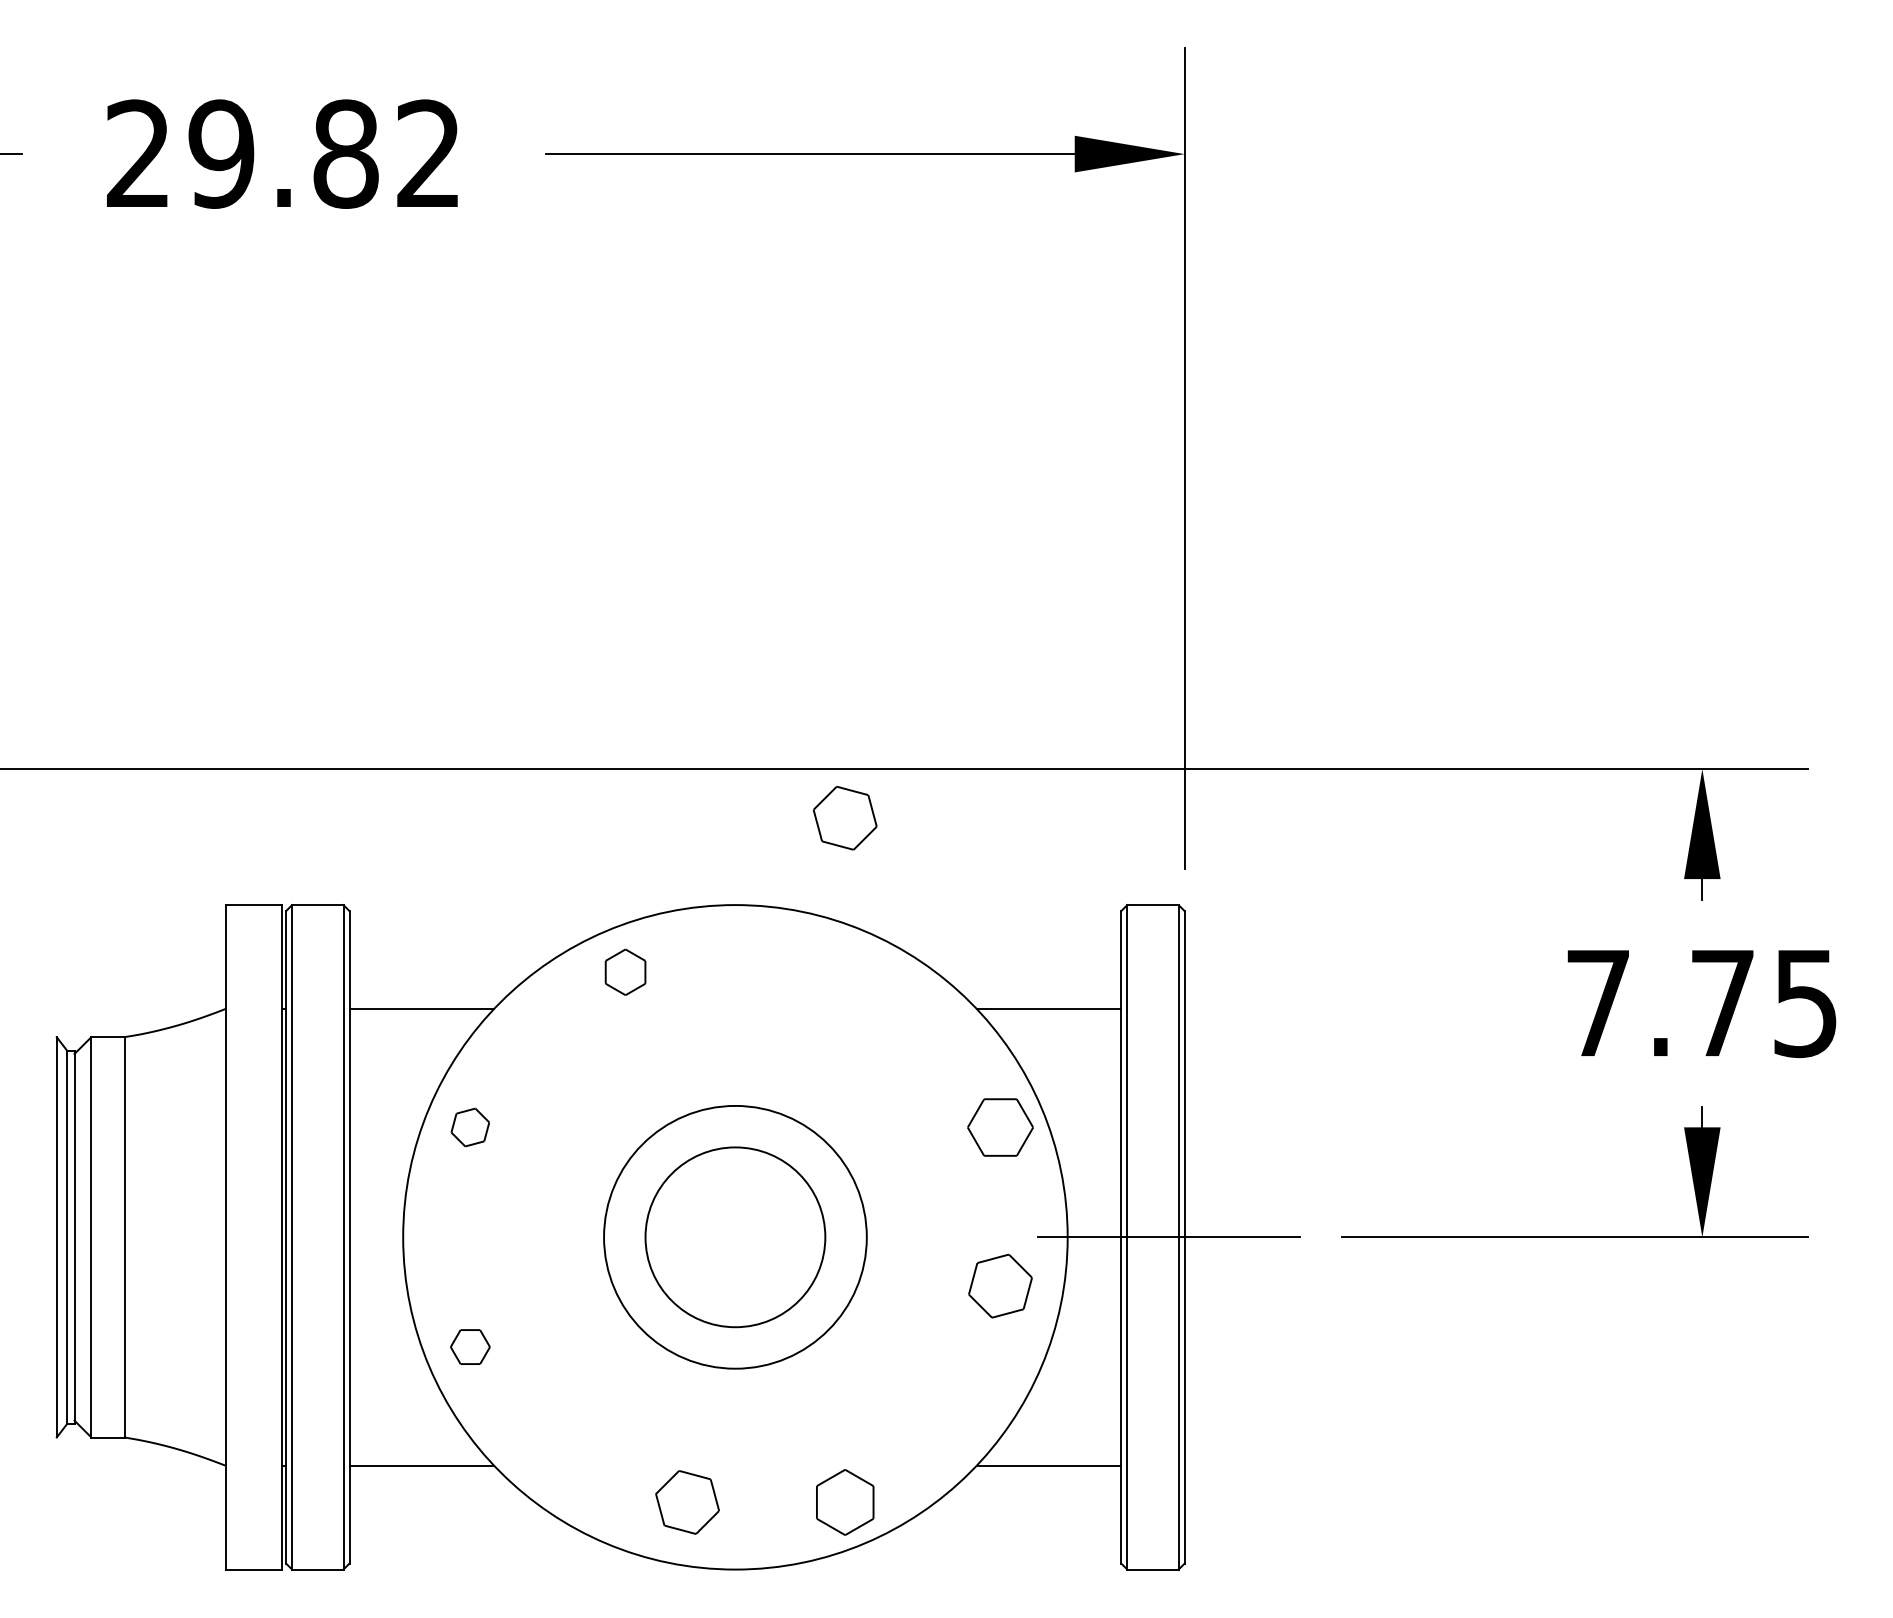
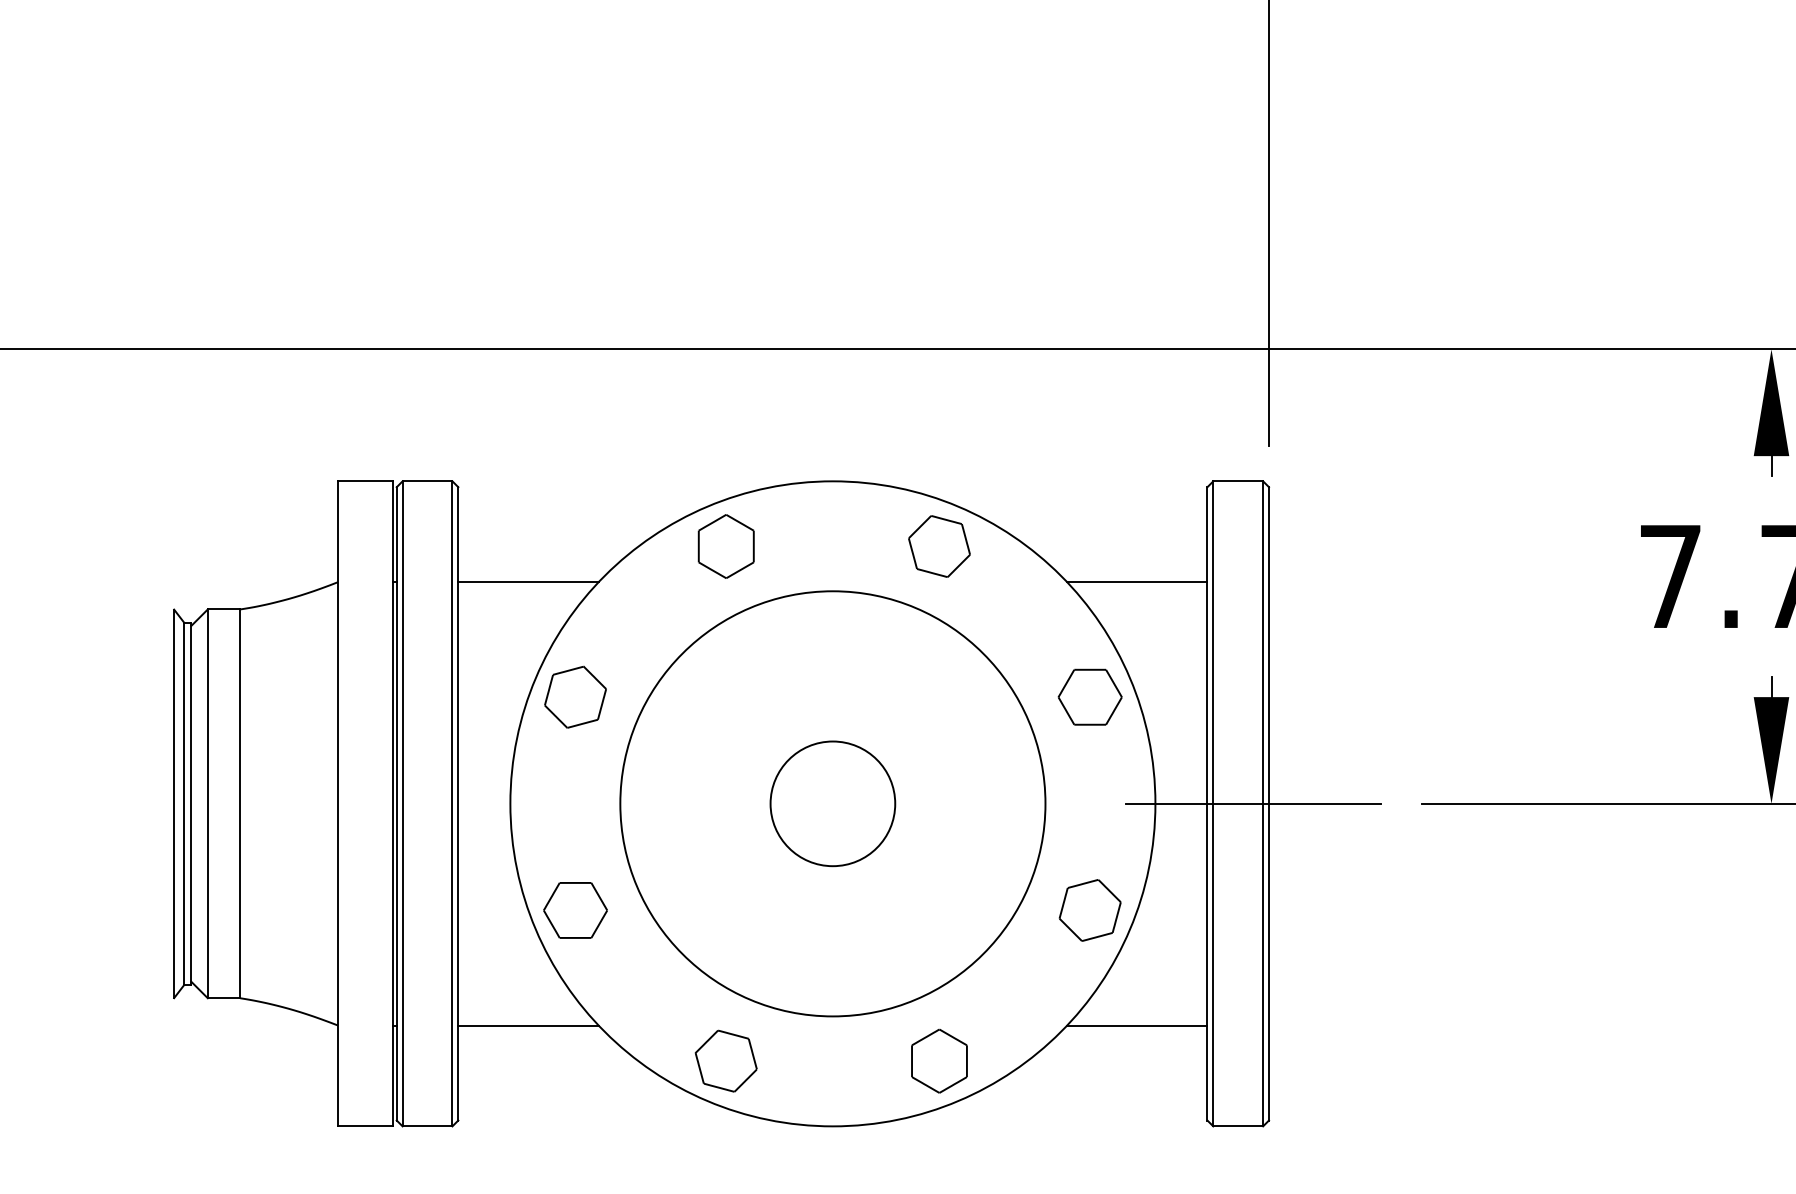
part: (844, 817) -> (938, 545), moved
part: (625, 972) -> (726, 546), size x1.43
part: (470, 1127) -> (575, 697), size x1.67
circle: (735, 1237) -> (832, 804), size x0.71
circle: (735, 1237) -> (832, 804), size x1.67
part: (1000, 1285) -> (1090, 909), moved
part: (470, 1346) -> (575, 909), size x1.67
part: (687, 1502) -> (726, 1061), moved

